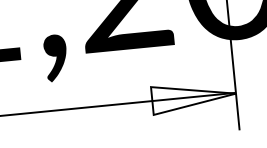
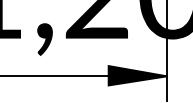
fill: (193, 96) -> (137, 75), added

